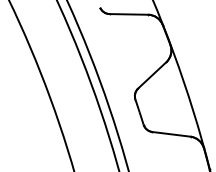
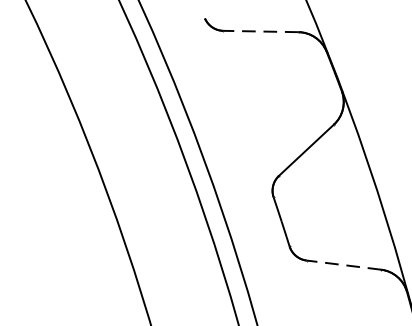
line: (128, 14) -> (260, 31), solid -> dashed
line: (170, 134) -> (341, 265), solid -> dashed

